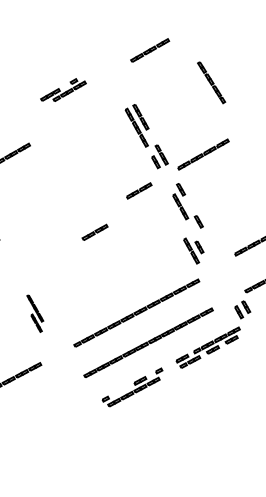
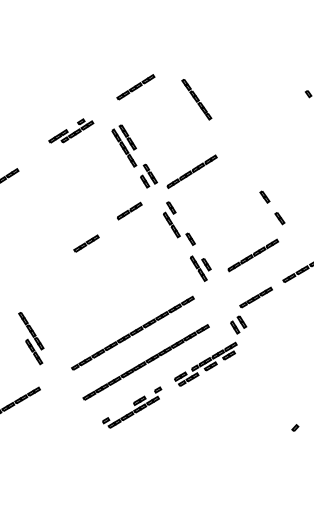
part: (149, 50) -> (135, 87), moved
part: (63, 89) -> (71, 130), moved
part: (95, 232) -> (86, 243), moved
part: (193, 250) -> (200, 268), moved
part: (35, 313) -> (31, 338), size x1.43

